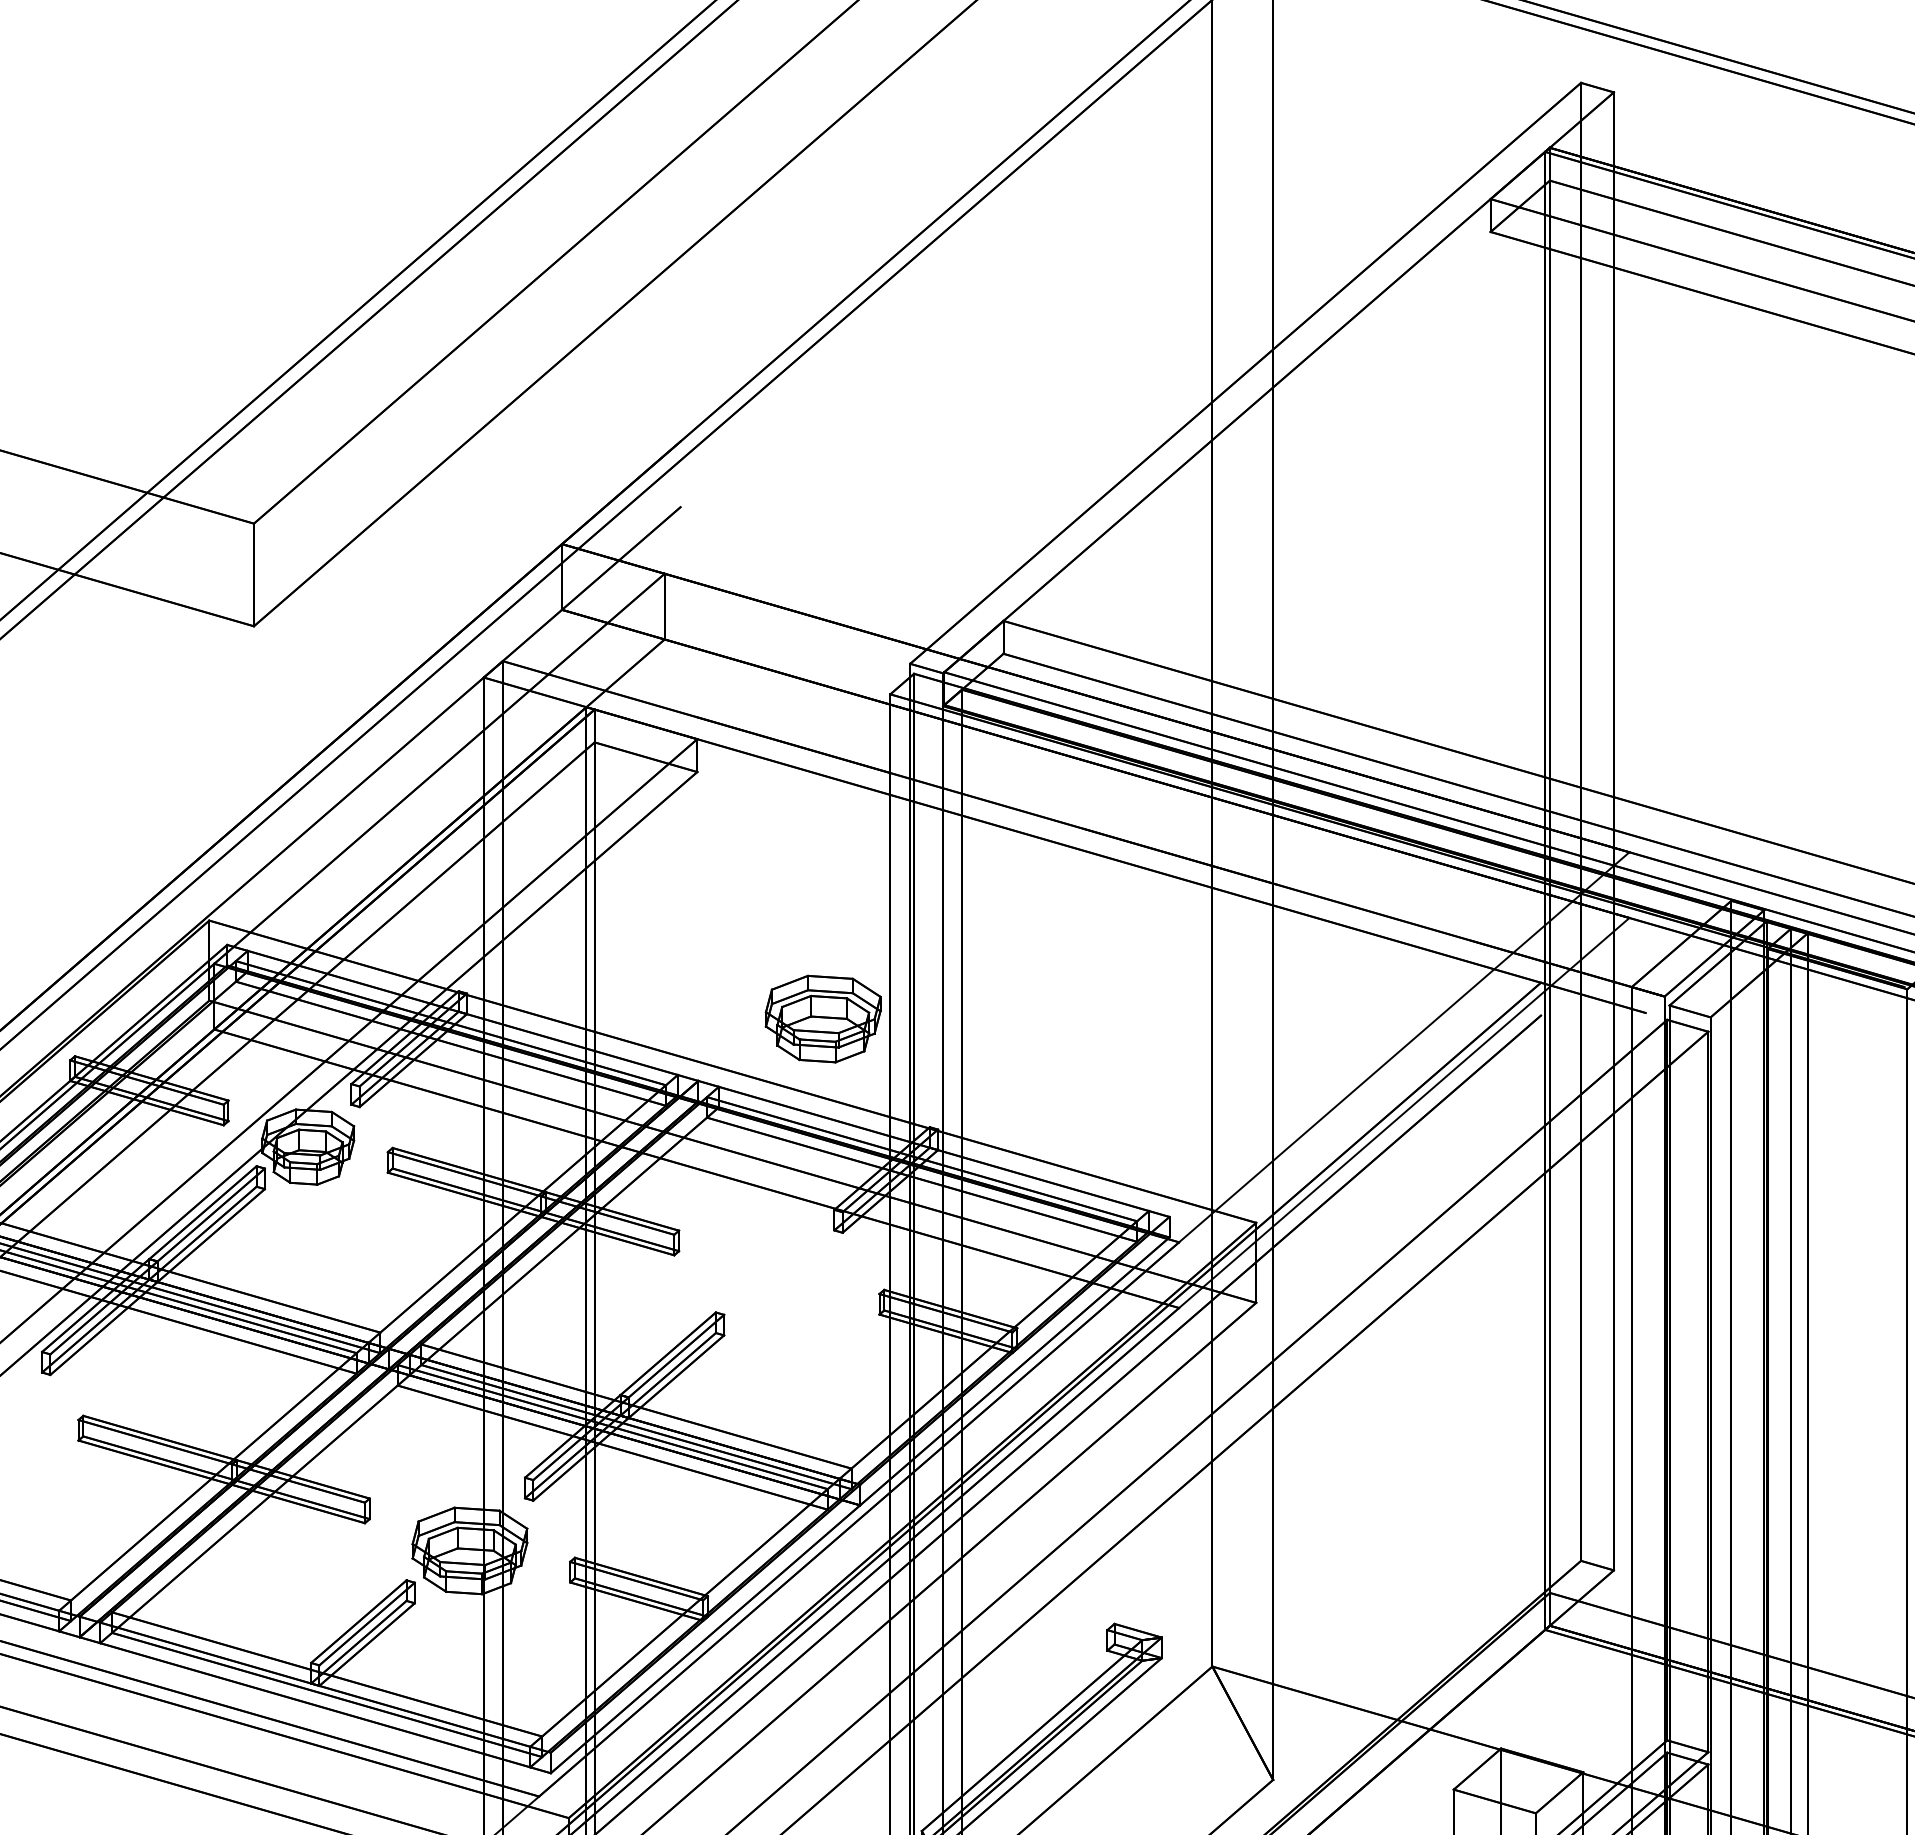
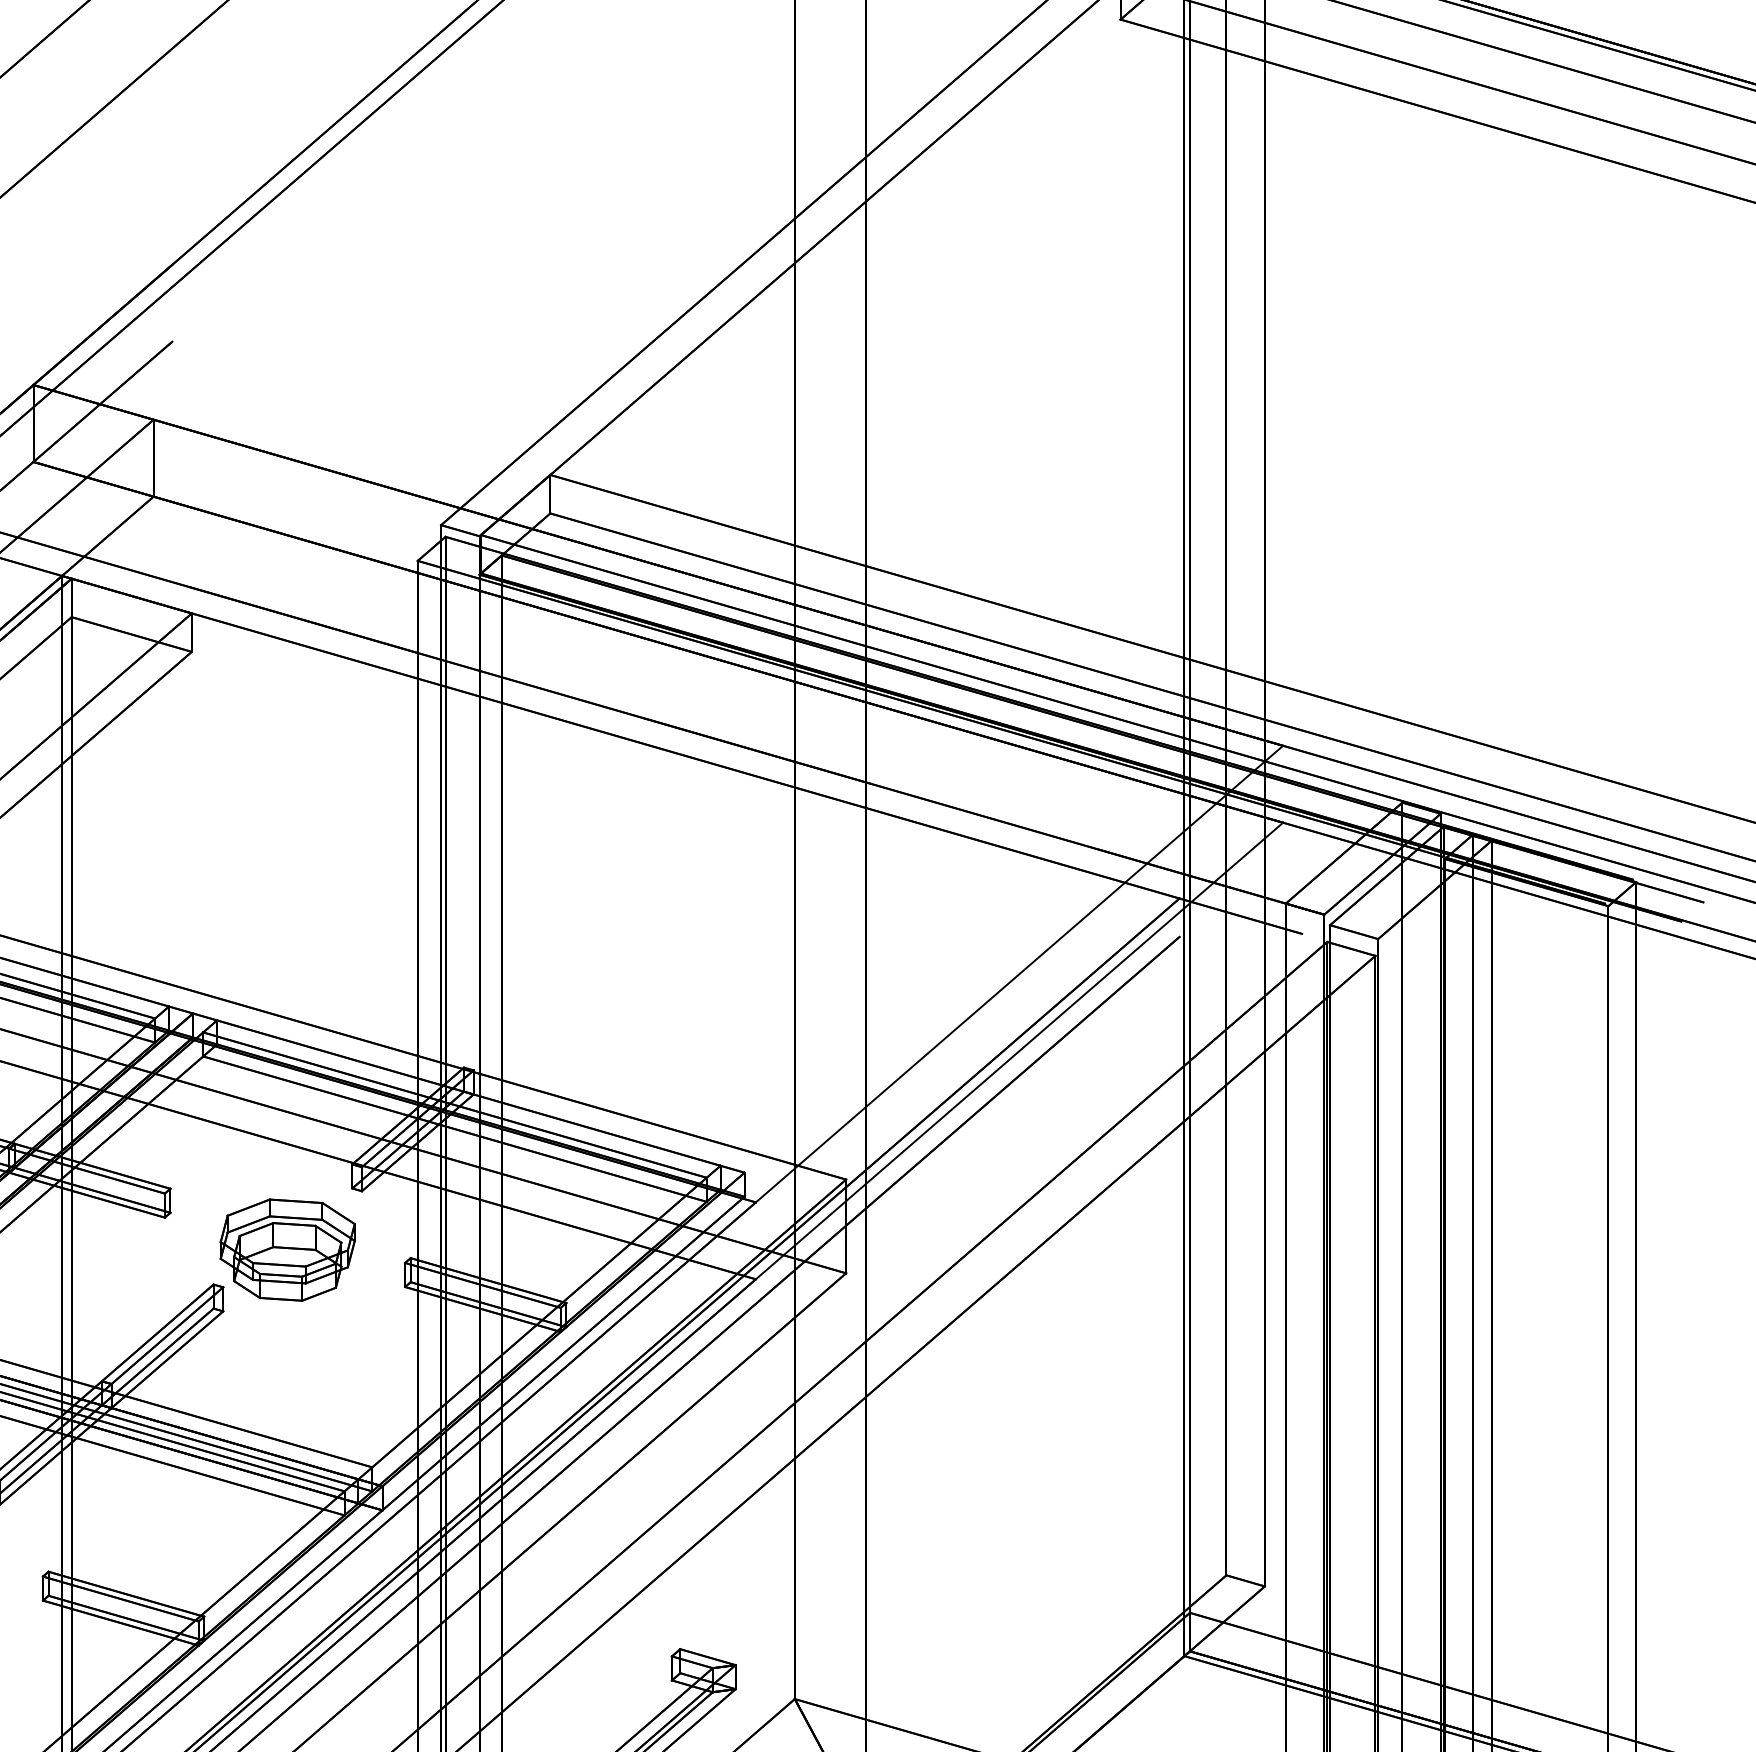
part: (822, 1018) -> (286, 1249), moved

